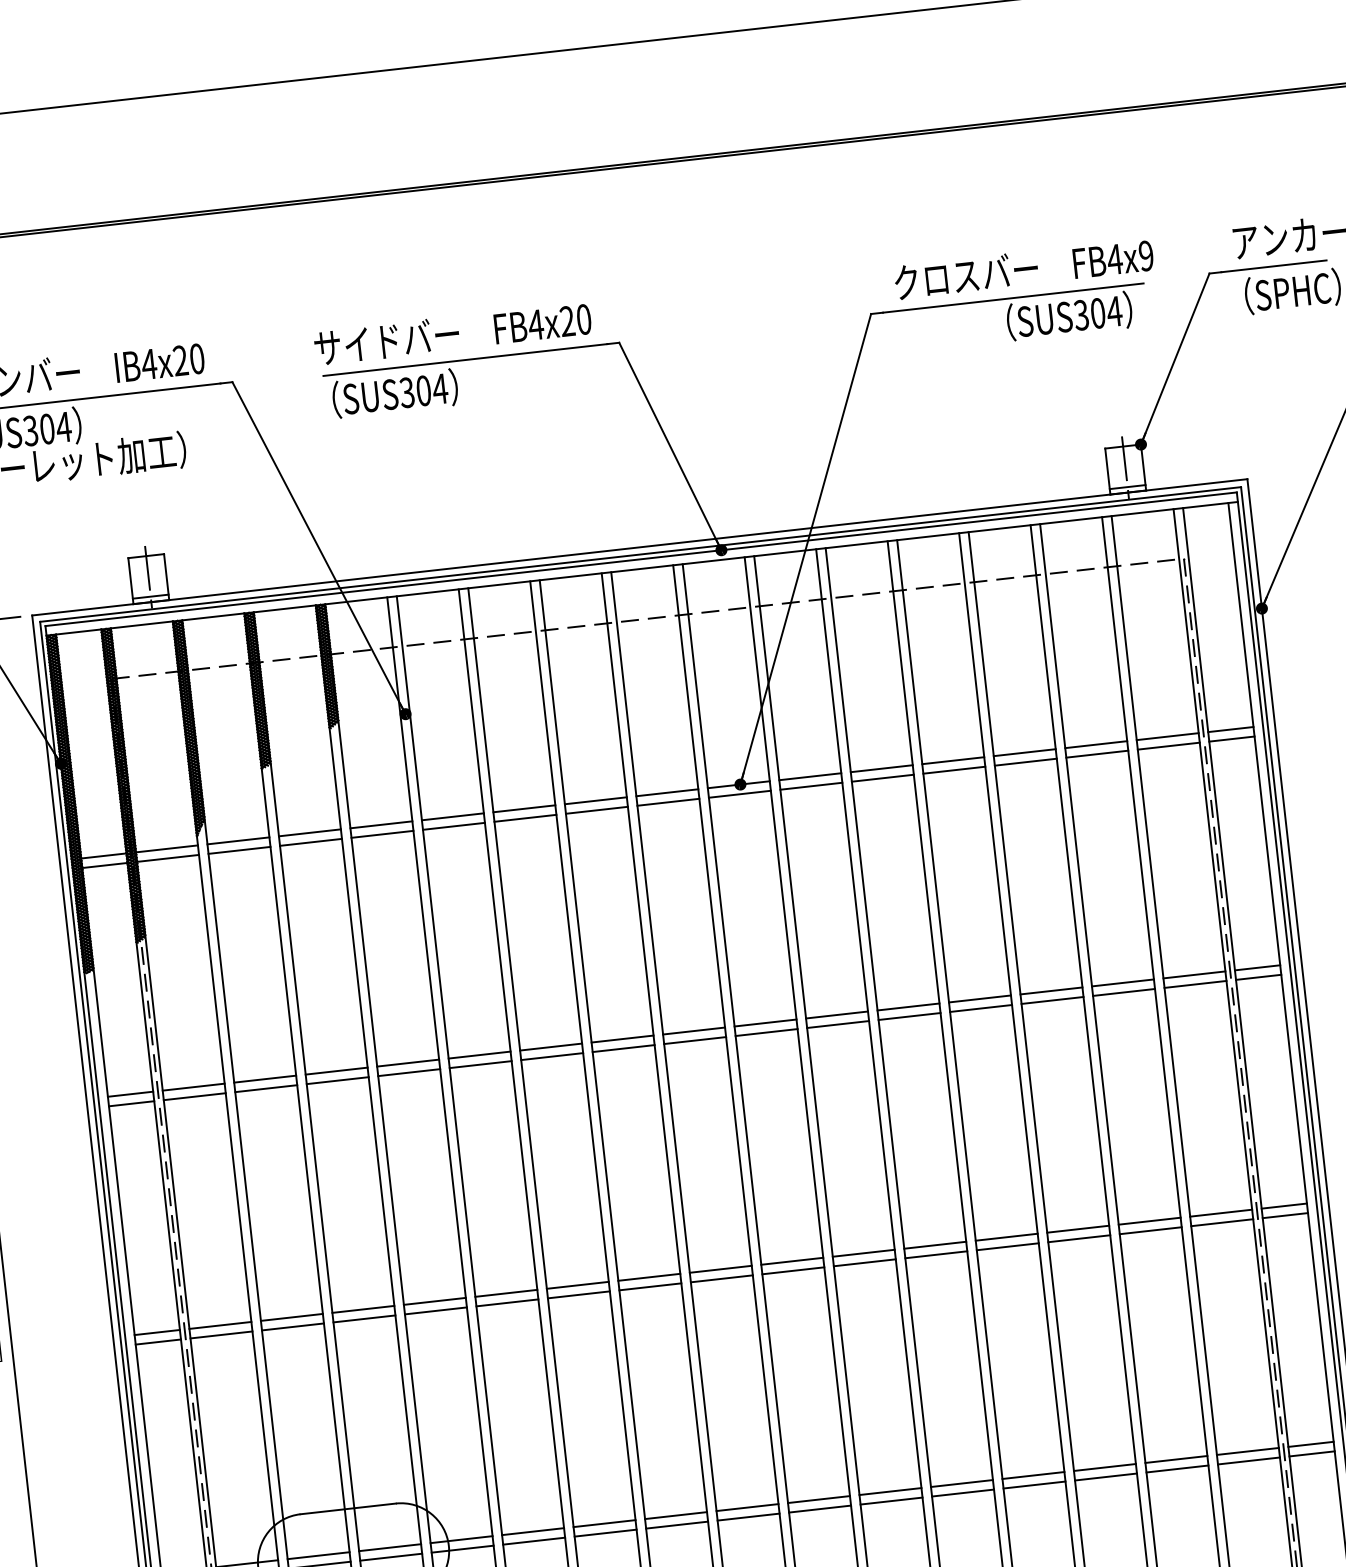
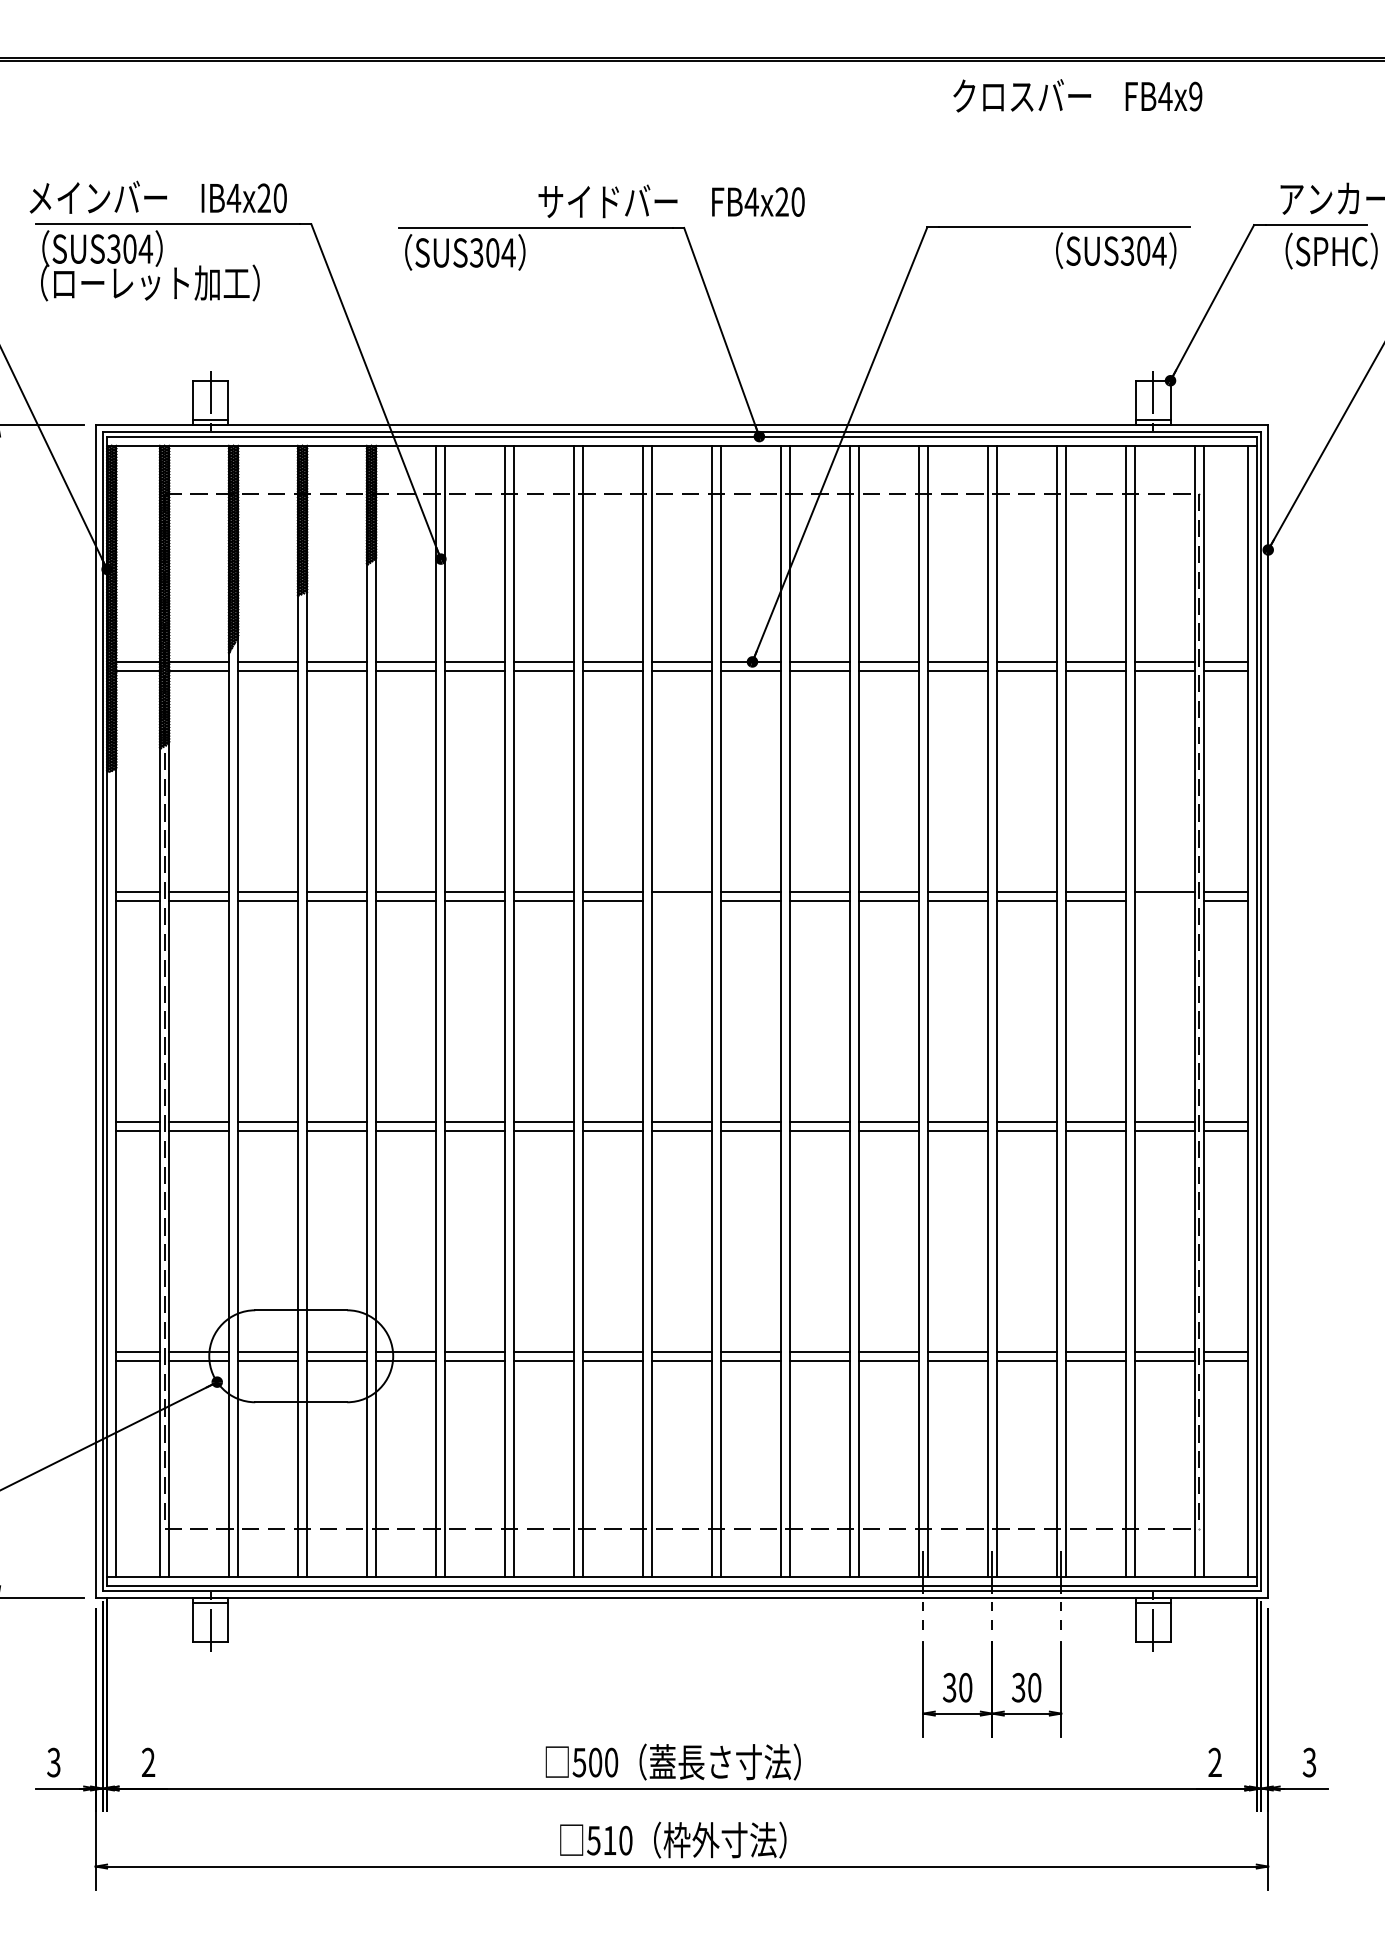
text: (1023, 268) -> (1077, 95), moved
text: (452, 333) -> (671, 201), moved
line: (1195, 984) -> (1164, 901), removed
line: (694, 1041) -> (681, 901), removed

